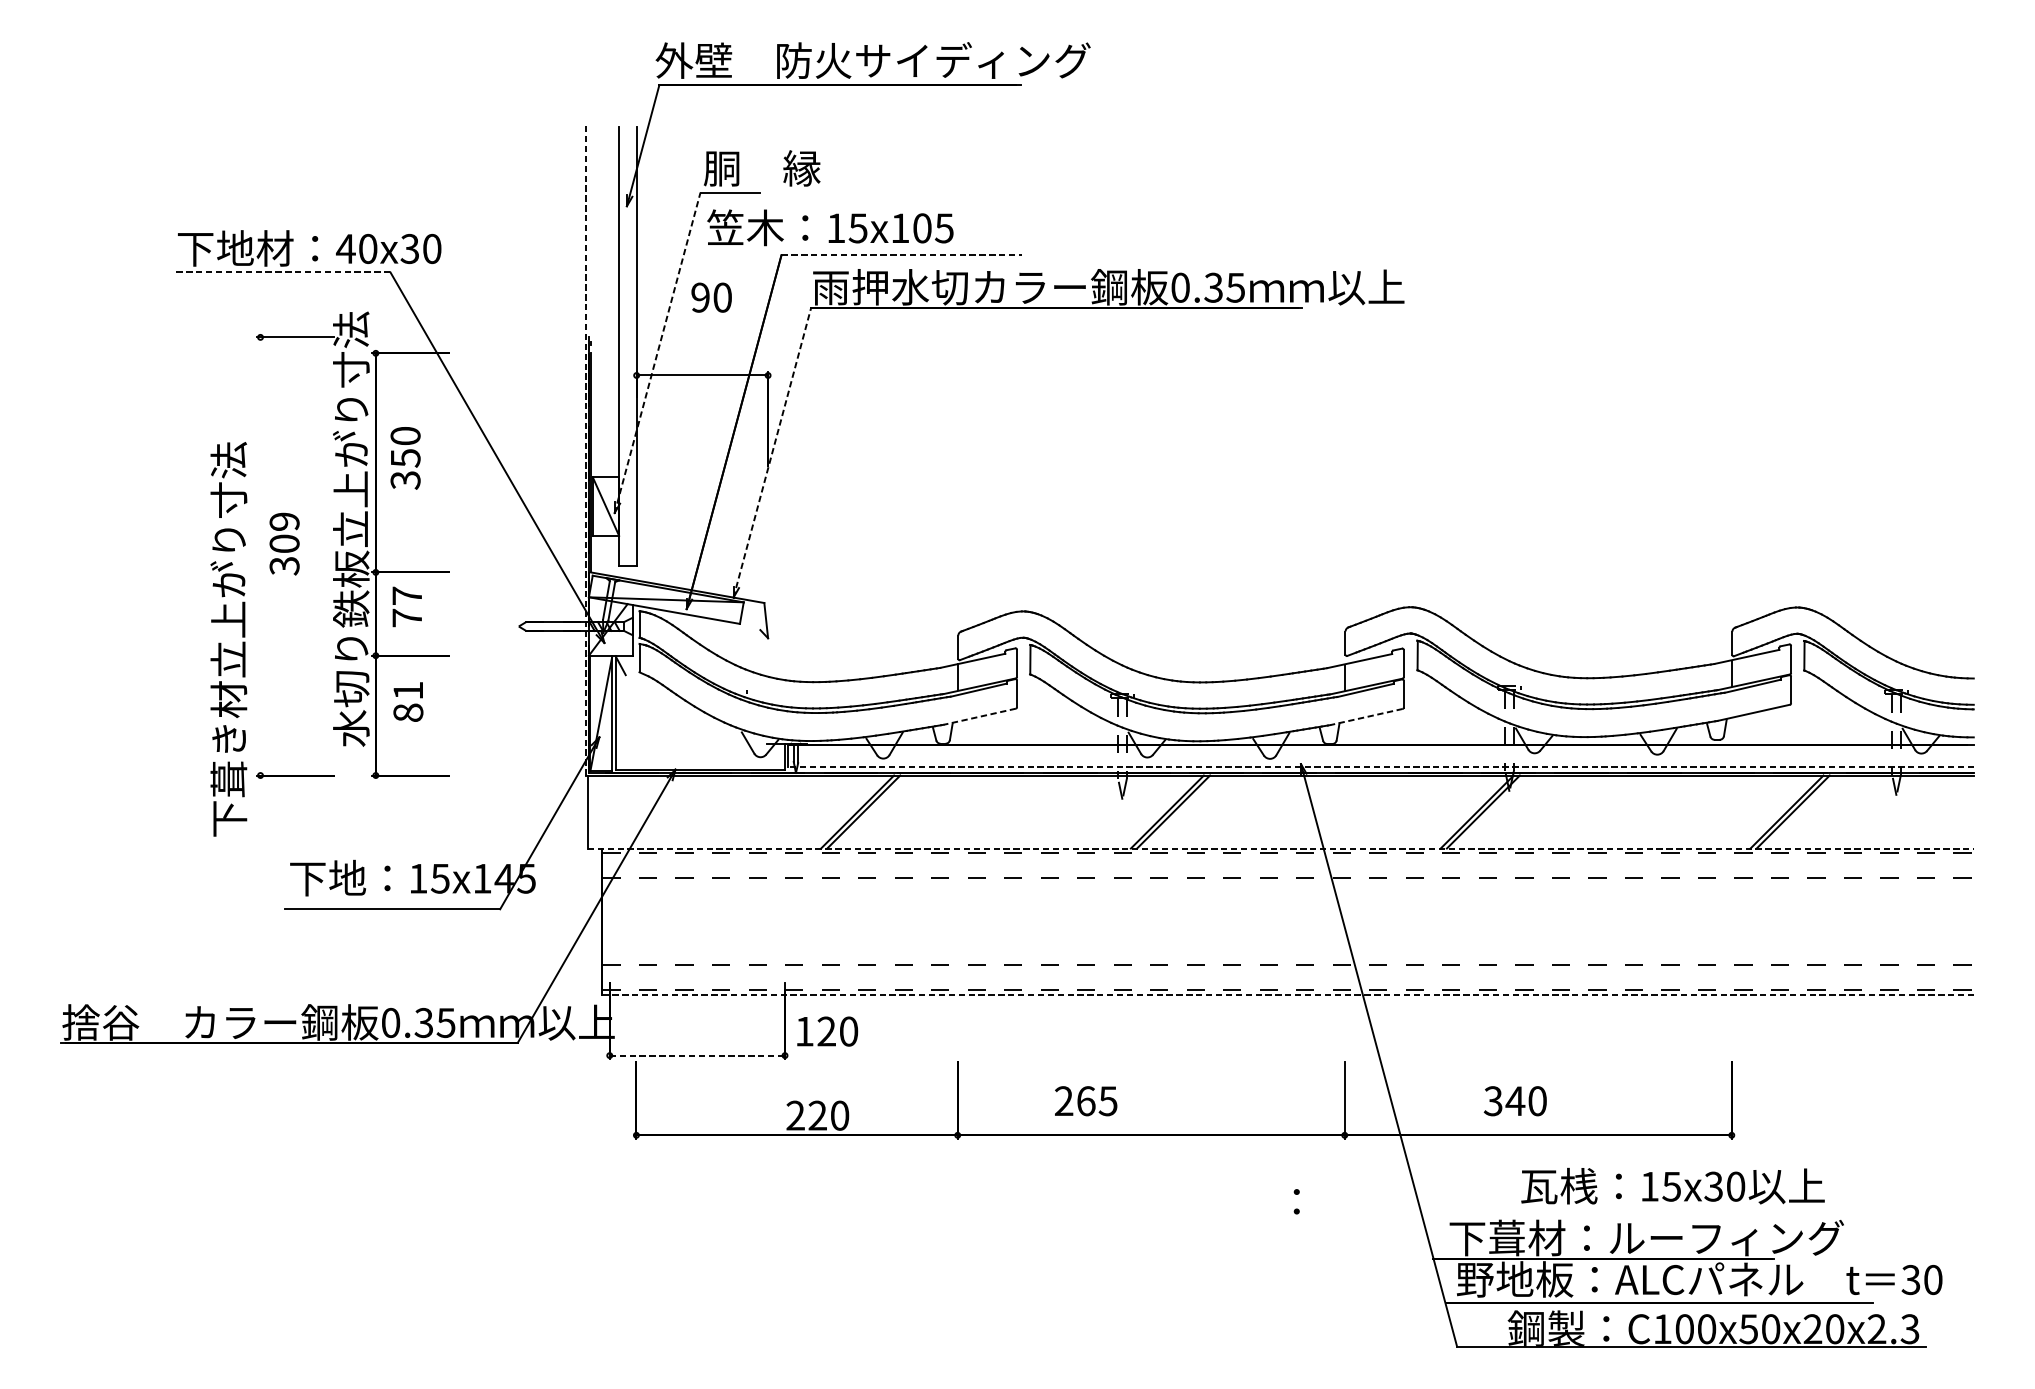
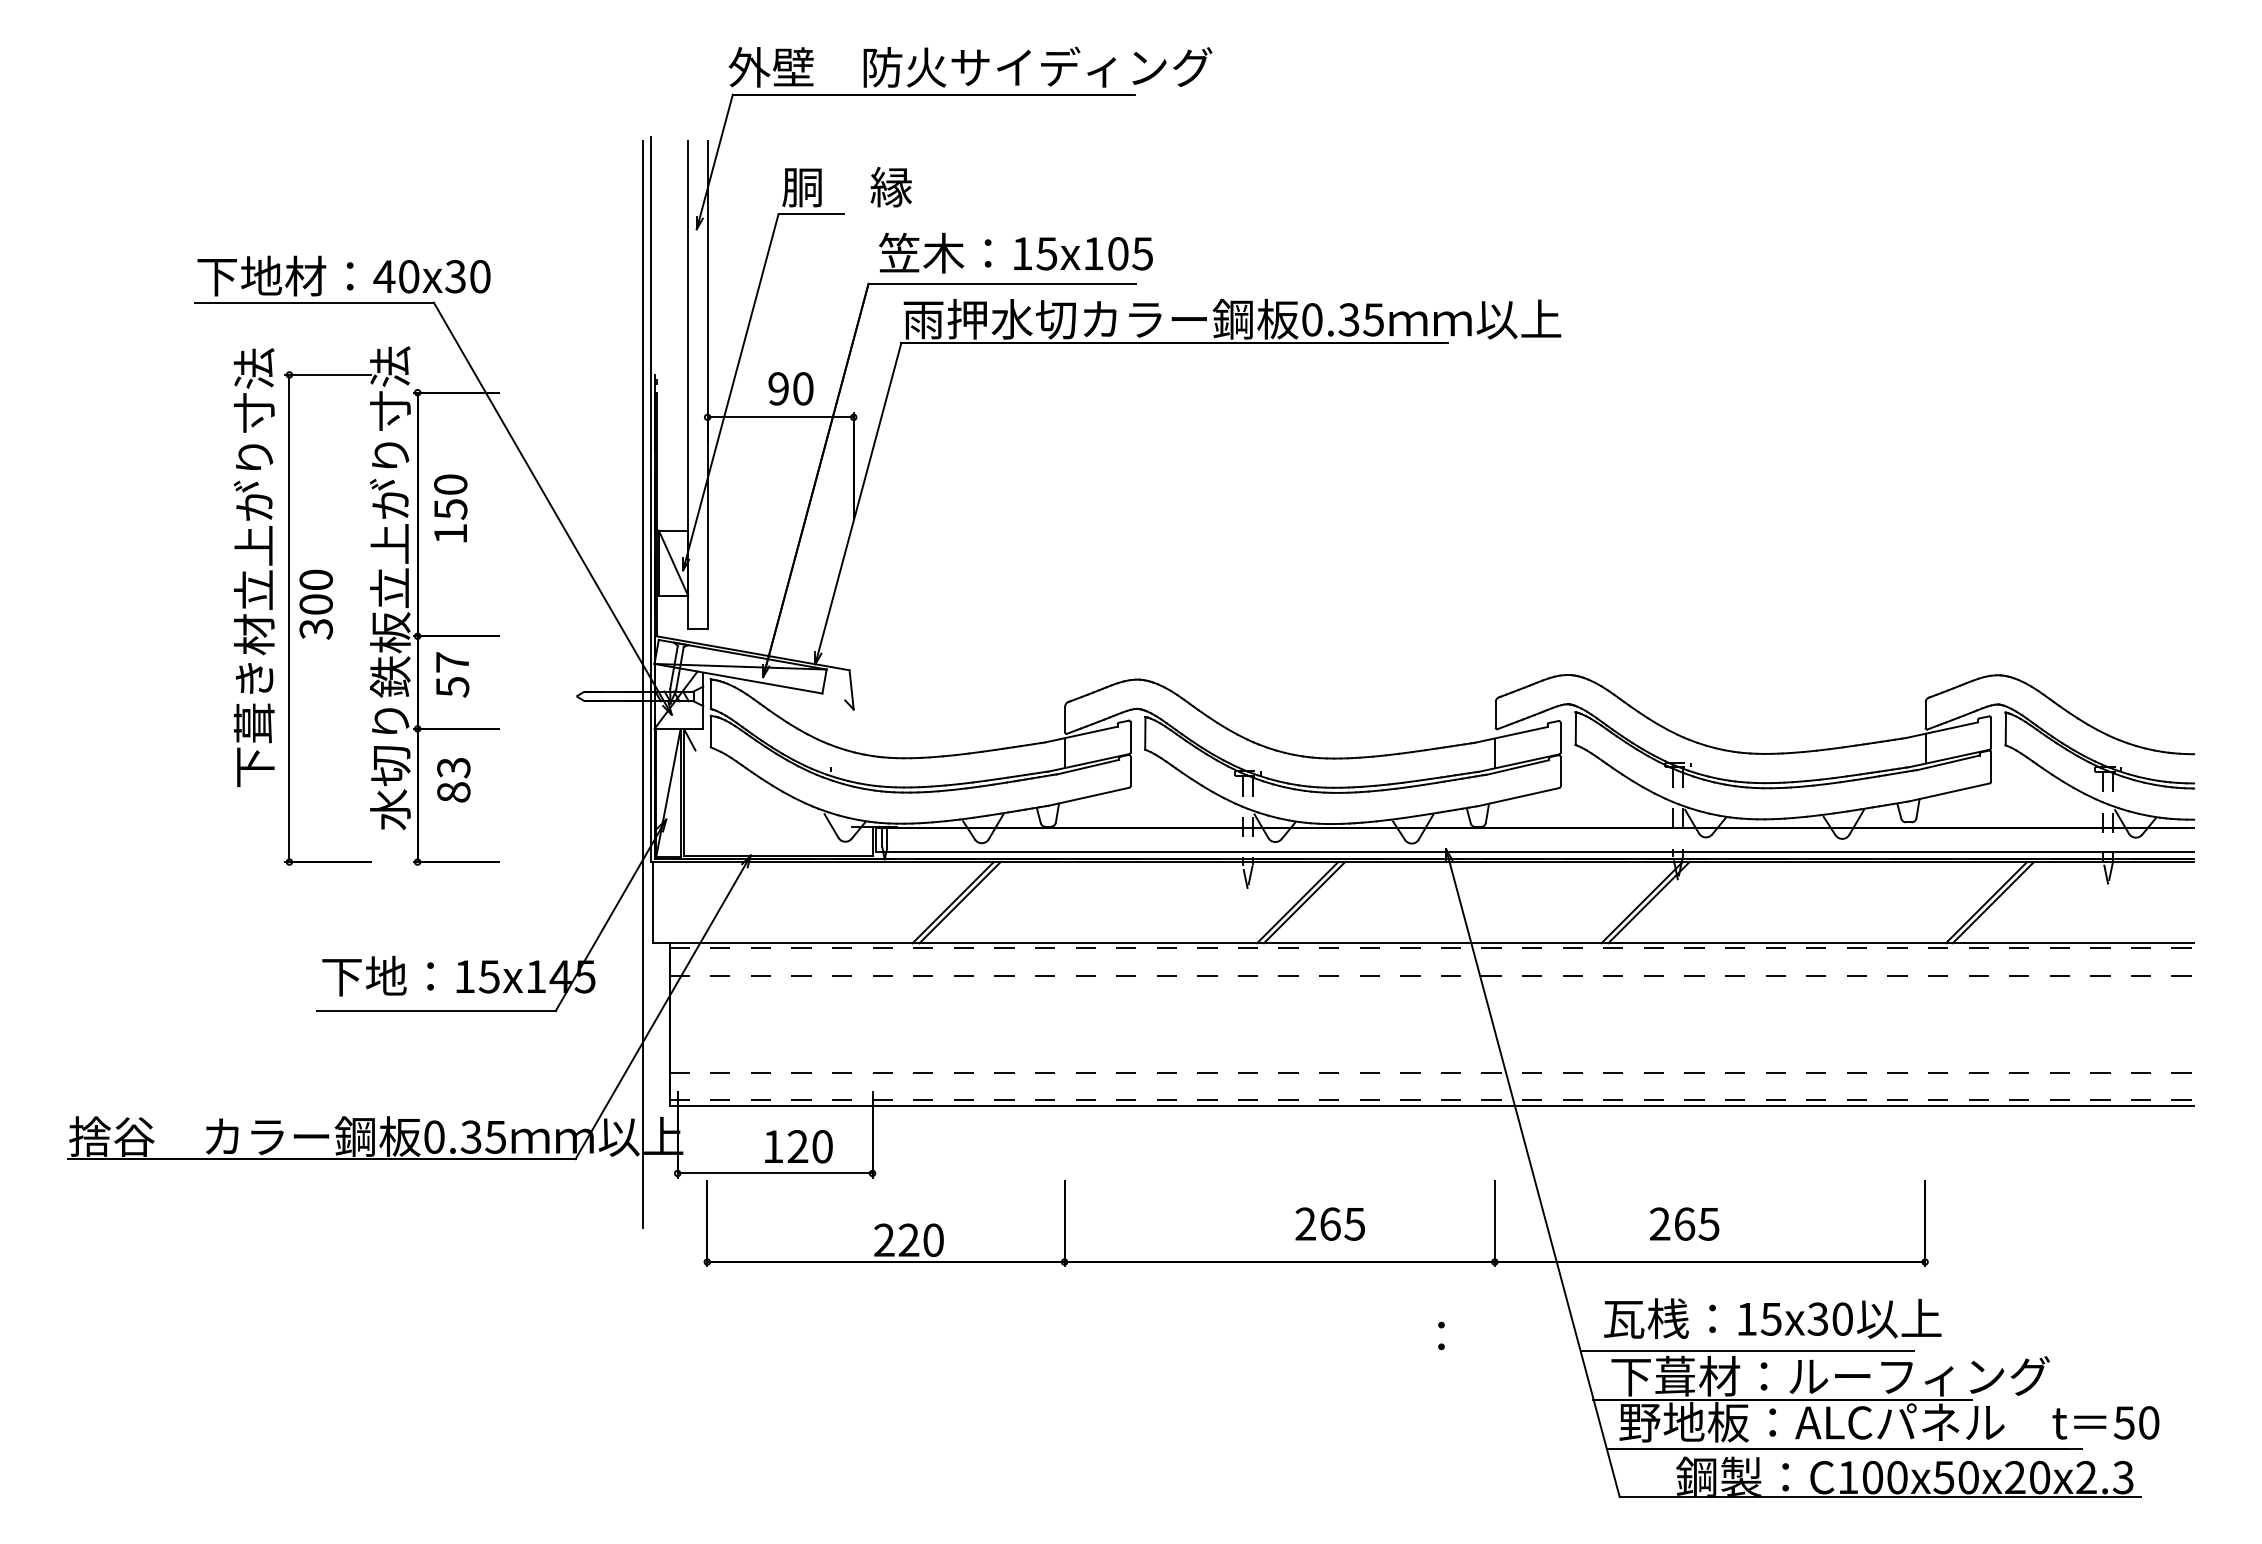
text: (829, 227) -> (1015, 252), moved
line: (901, 255) -> (1002, 283), dashed -> solid
line: (283, 272) -> (314, 302), dashed -> solid
text: (711, 297) -> (790, 388), moved
line: (657, 352) -> (730, 391), dashed -> solid
line: (585, 449) -> (650, 499), dashed -> solid
line: (772, 452) -> (858, 503), dashed -> solid
text: (405, 480) -> (450, 534), 350 -> 150
text: (283, 521) -> (315, 579), 309 -> 300
line: (260, 556) -> (289, 618), added
line: (578, 615) -> (642, 684), added
text: (407, 617) -> (452, 686), 77 -> 57
text: (228, 639) -> (253, 567), moved
text: (408, 691) -> (453, 768), 81 -> 83
line: (979, 716) -> (1088, 796), dashed -> solid
line: (1366, 717) -> (1518, 797), dashed -> solid
line: (1380, 766) -> (1534, 852), dashed -> solid
line: (1281, 848) -> (1424, 943), dashed -> solid
line: (1288, 994) -> (1432, 1105), dashed -> solid
text: (827, 1031) -> (798, 1146), moved
line: (697, 1055) -> (775, 1173), dashed -> solid
text: (1085, 1100) -> (1329, 1223), moved
text: (1515, 1100) -> (1684, 1223), 340 -> 265
text: (1672, 1186) -> (1772, 1318), moved
line: (1572, 1215) -> (1747, 1351), added
text: (1911, 1279) -> (2124, 1422), 30 -> 50

